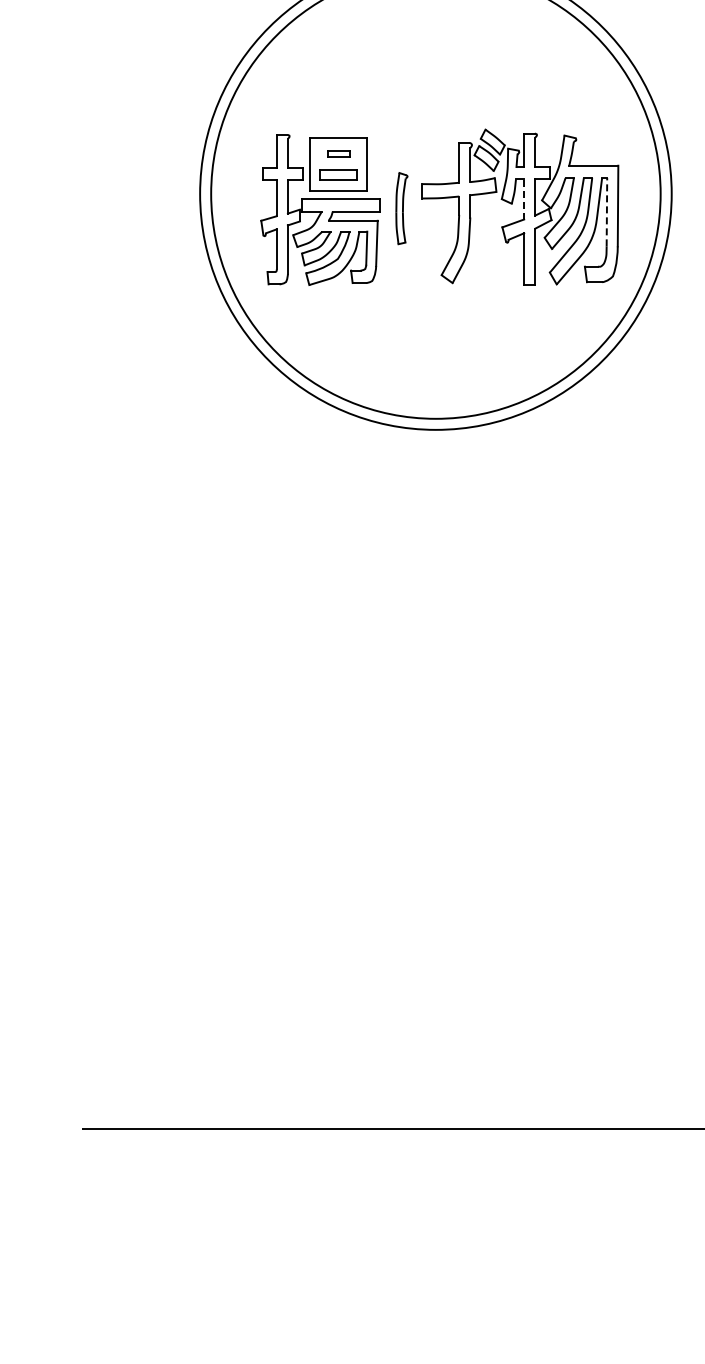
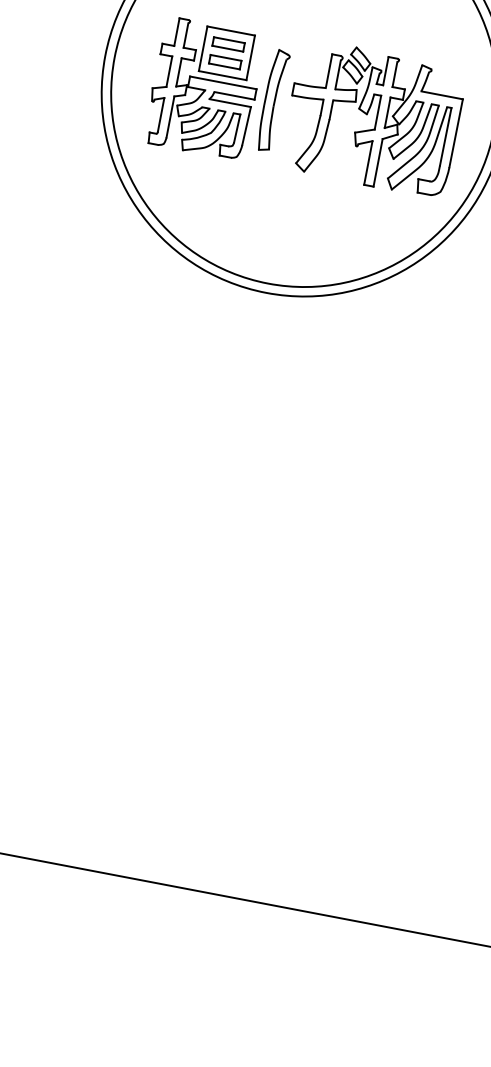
part: (338, 153) -> (228, 43), size x1.67
line: (524, 199) -> (378, 112), dashed -> solid
part: (401, 208) -> (272, 100), size x1.67
line: (606, 211) -> (445, 136), dashed -> solid

